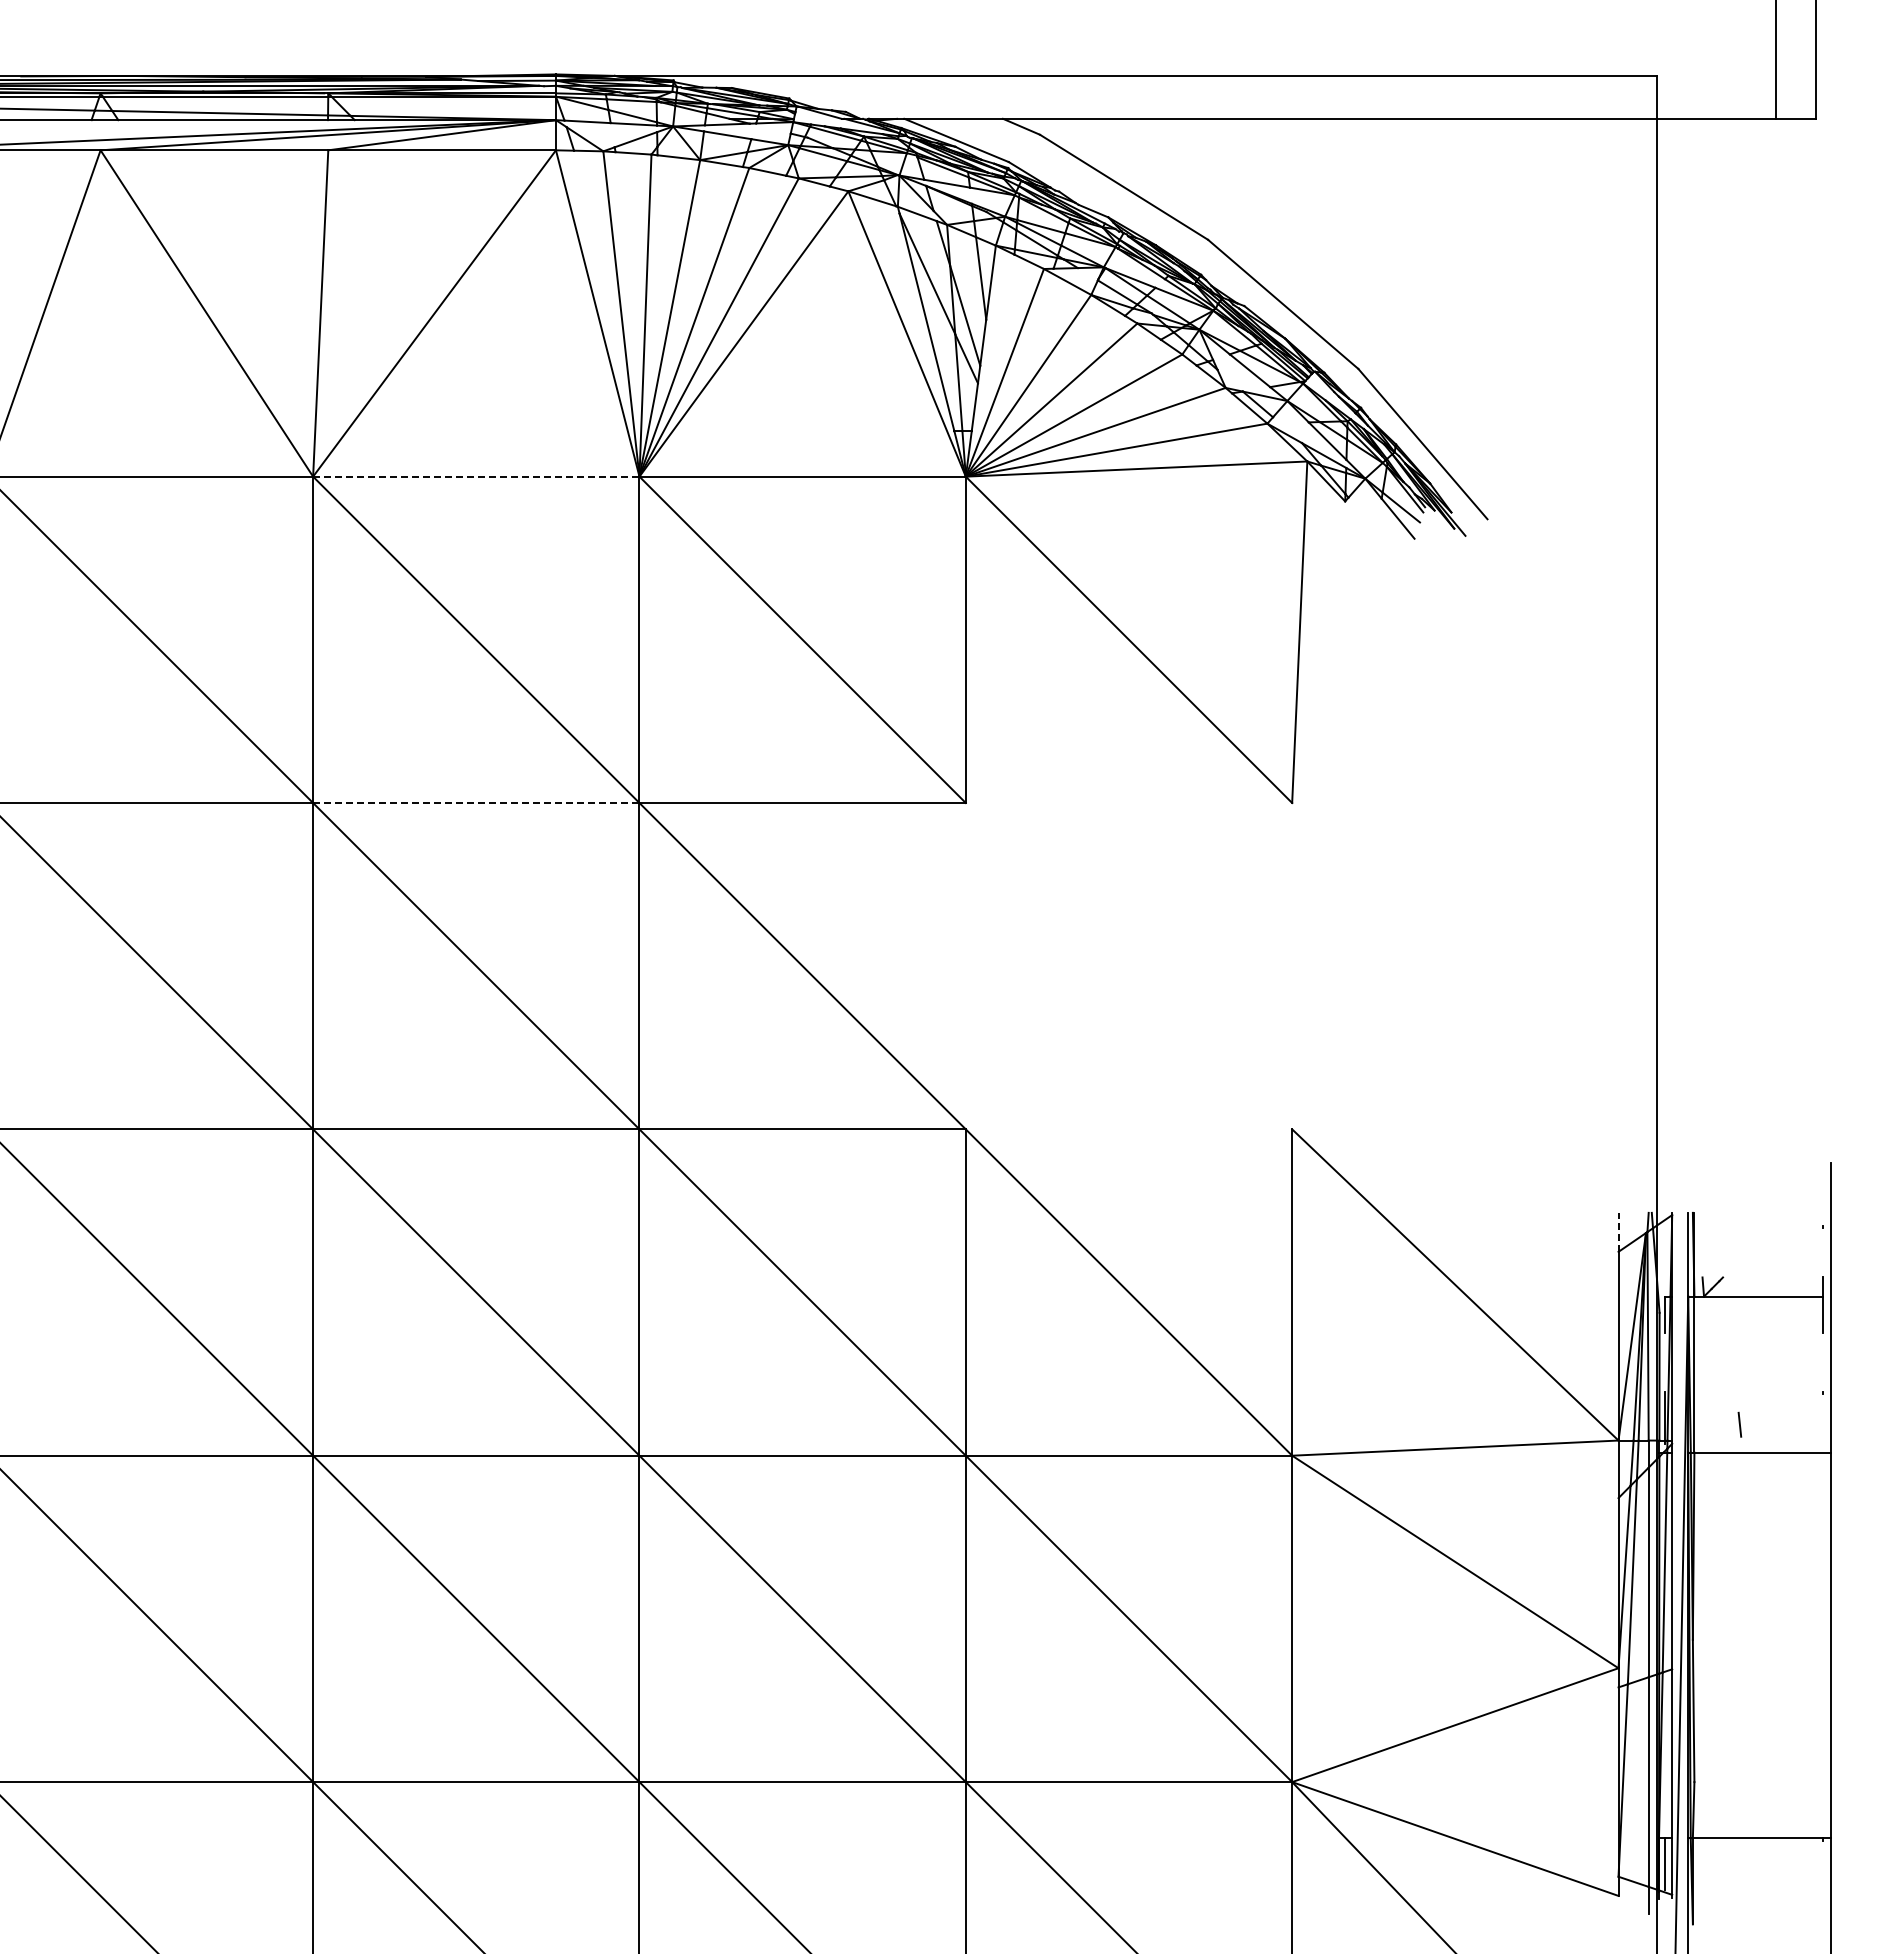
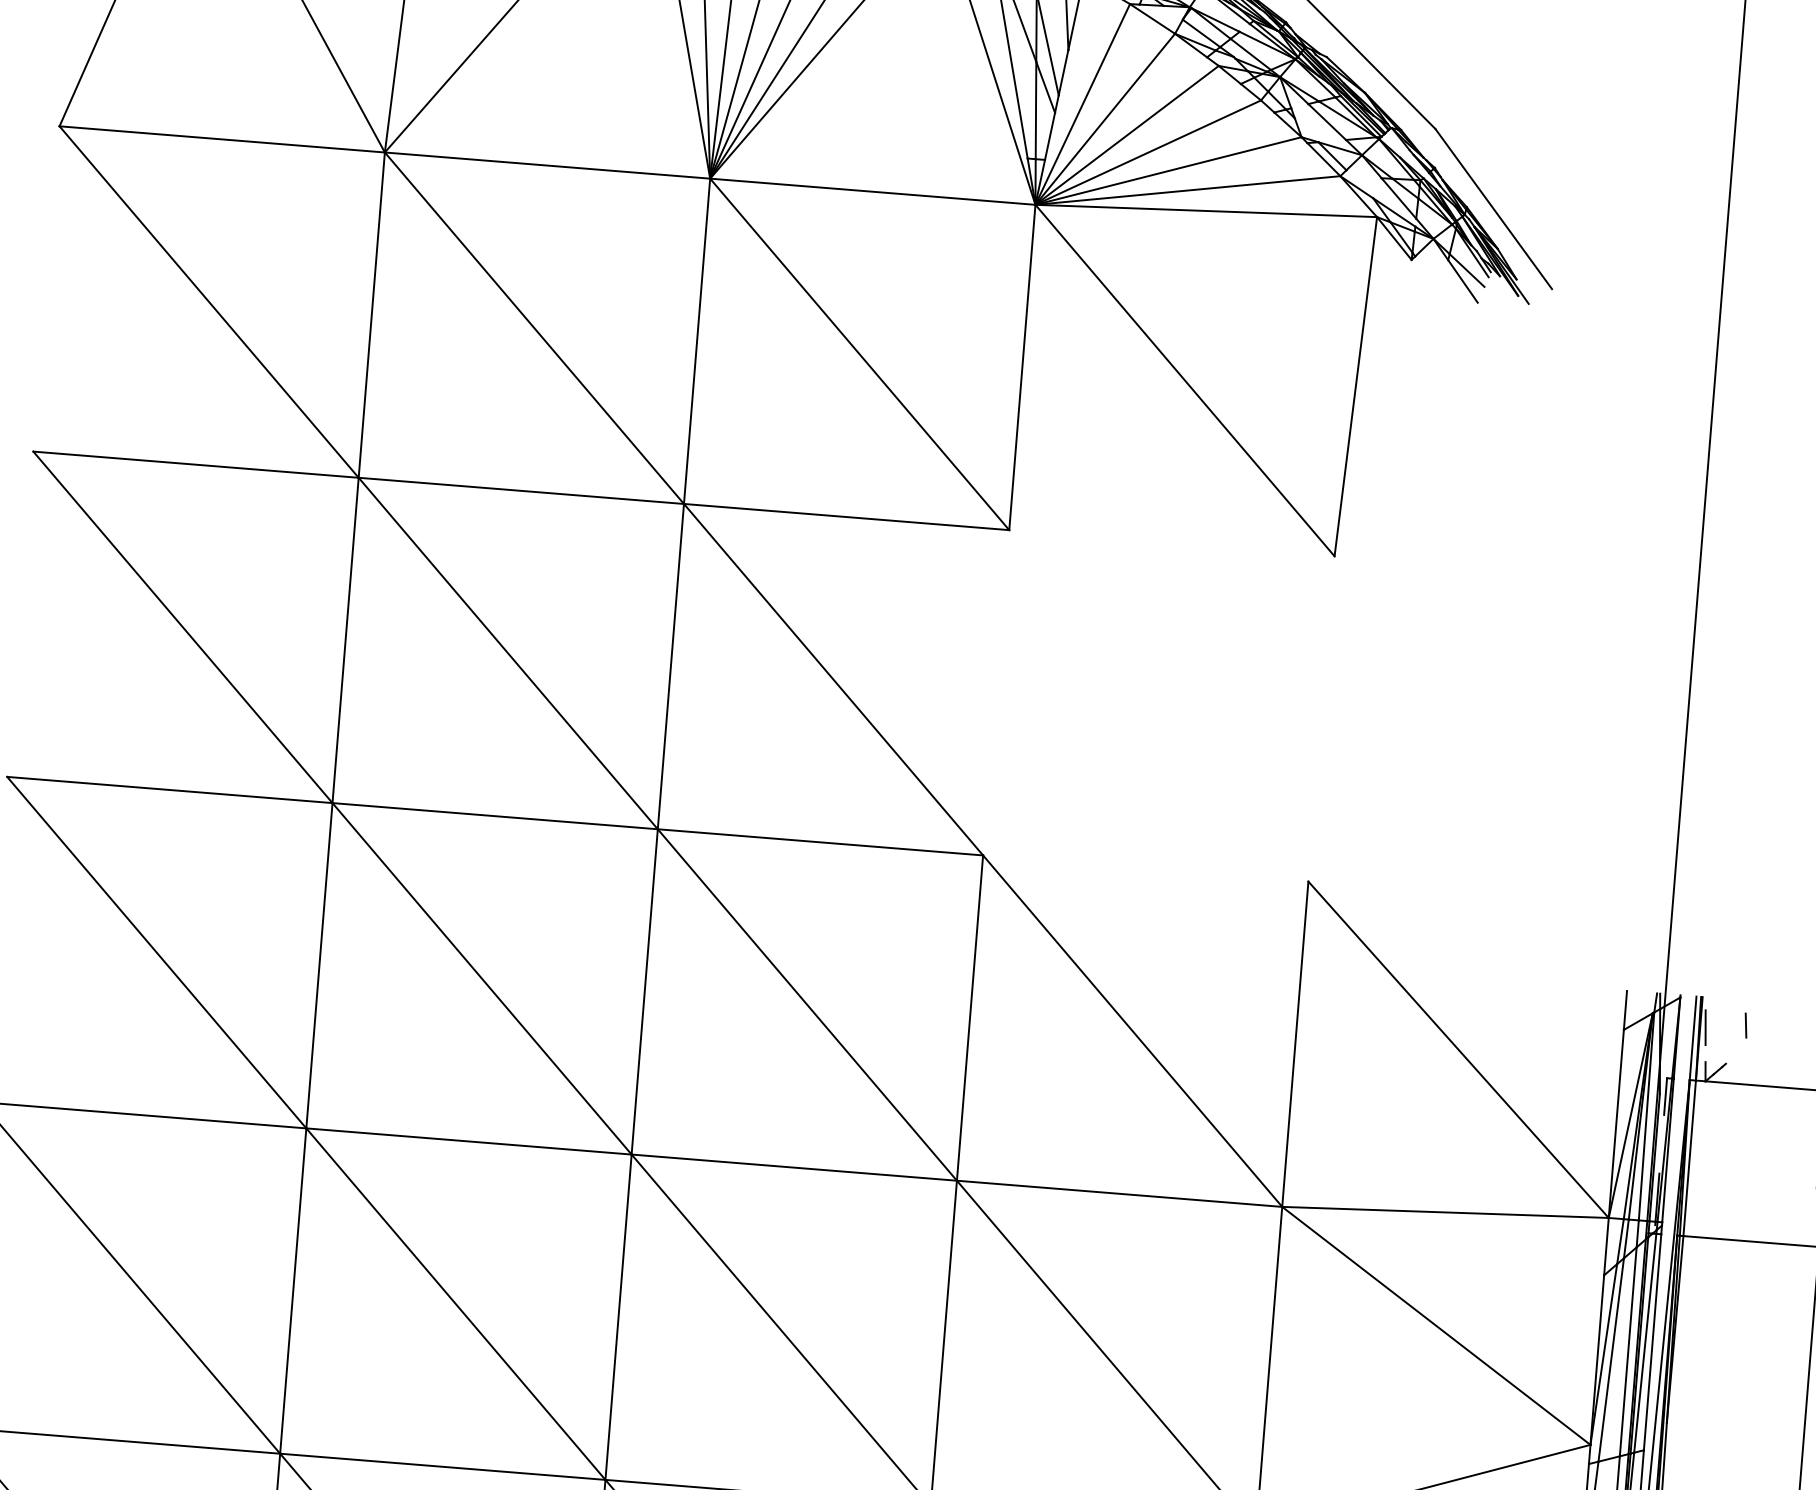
line: (475, 476) -> (546, 165), dashed -> solid
line: (476, 803) -> (521, 491), dashed -> solid
line: (1618, 1232) -> (1625, 1010), dashed -> solid
line: (1699, 1242) -> (1705, 1027), added
line: (1739, 1424) -> (1745, 1025), moved

